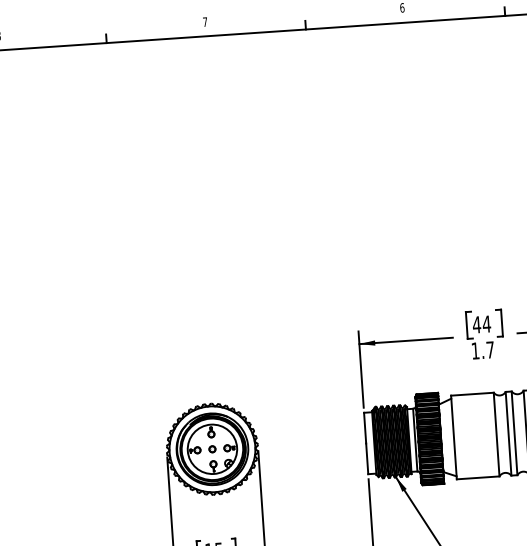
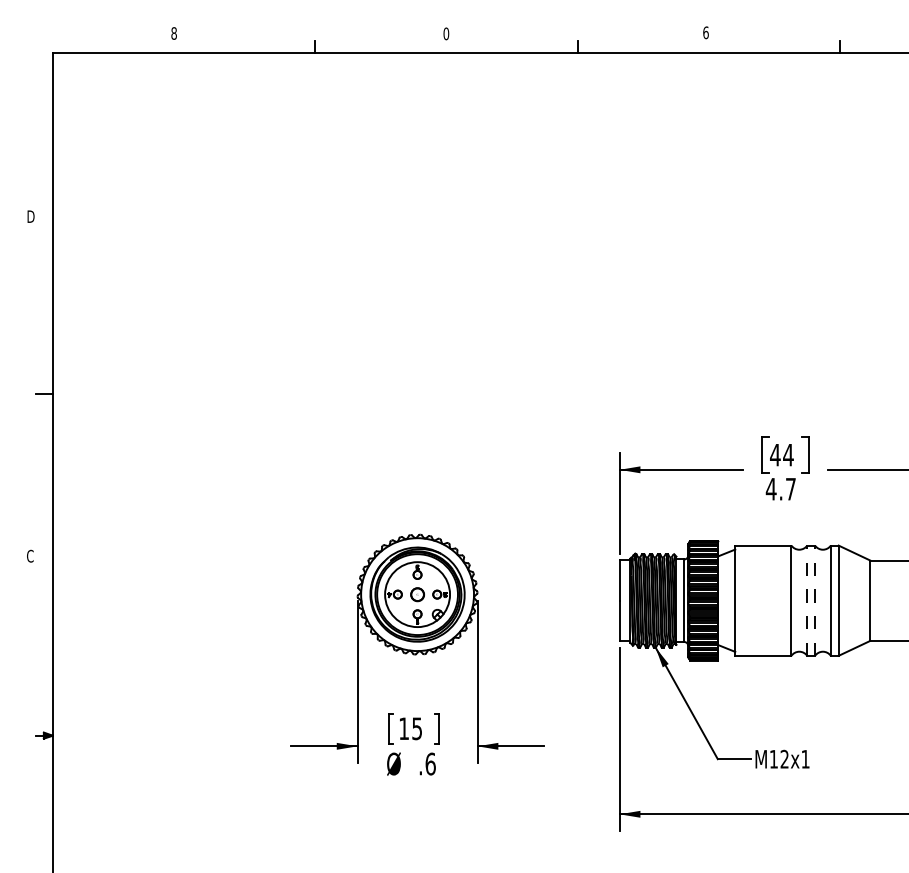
text: (205, 21) -> (446, 33), 7 -> 0
text: (474, 351) -> (770, 489), 1.7 -> 4.7
line: (508, 433) -> (807, 600), solid -> dashed
line: (514, 433) -> (815, 600), solid -> dashed
part: (212, 449) -> (417, 594), size x1.6

